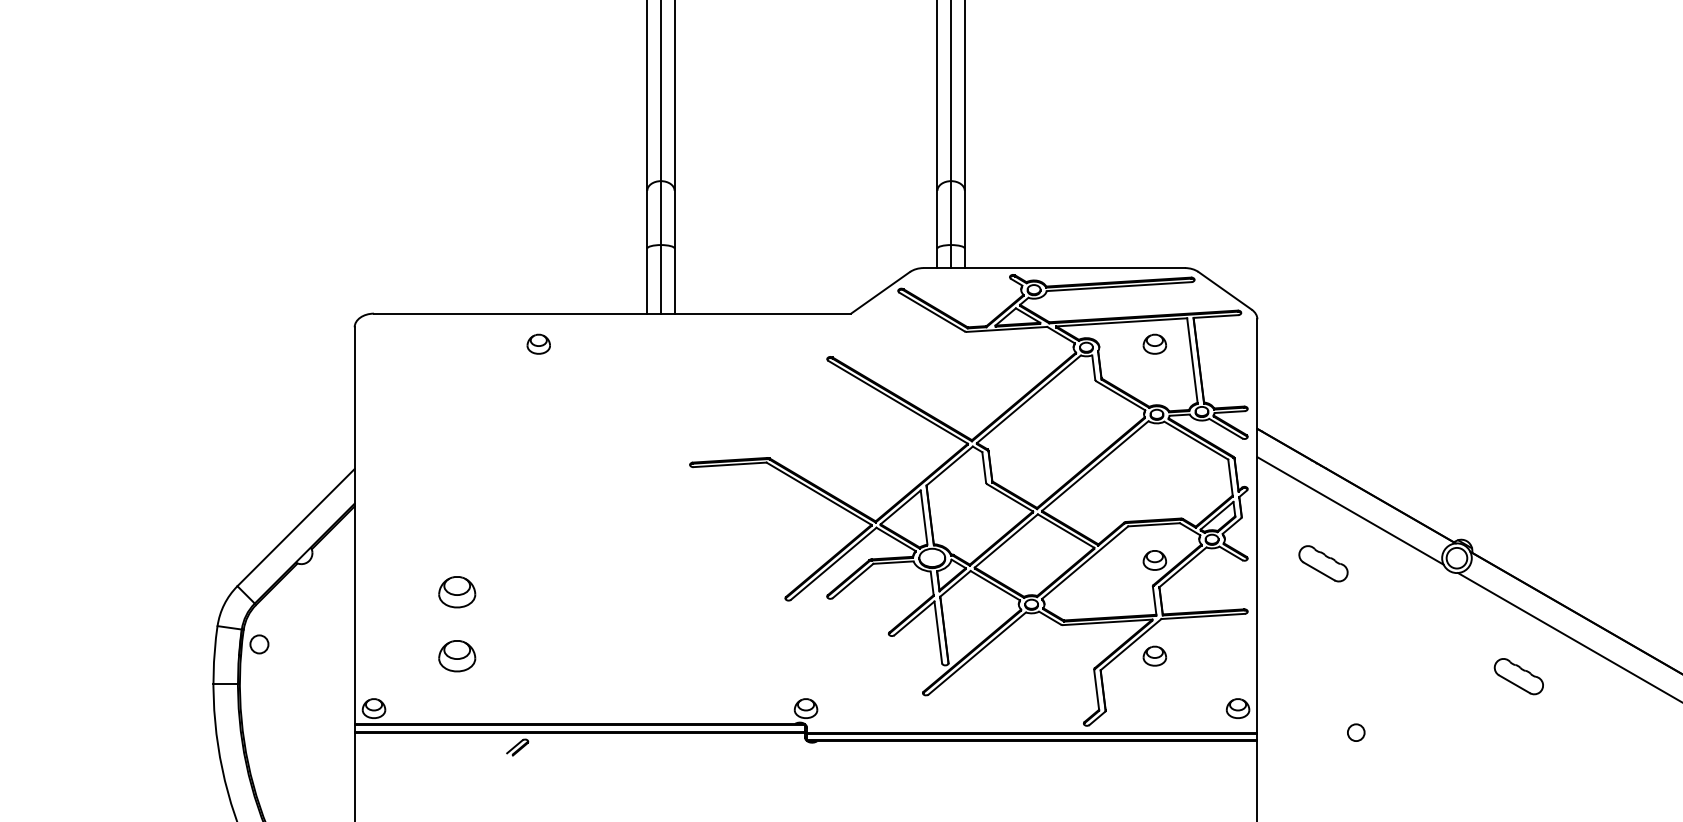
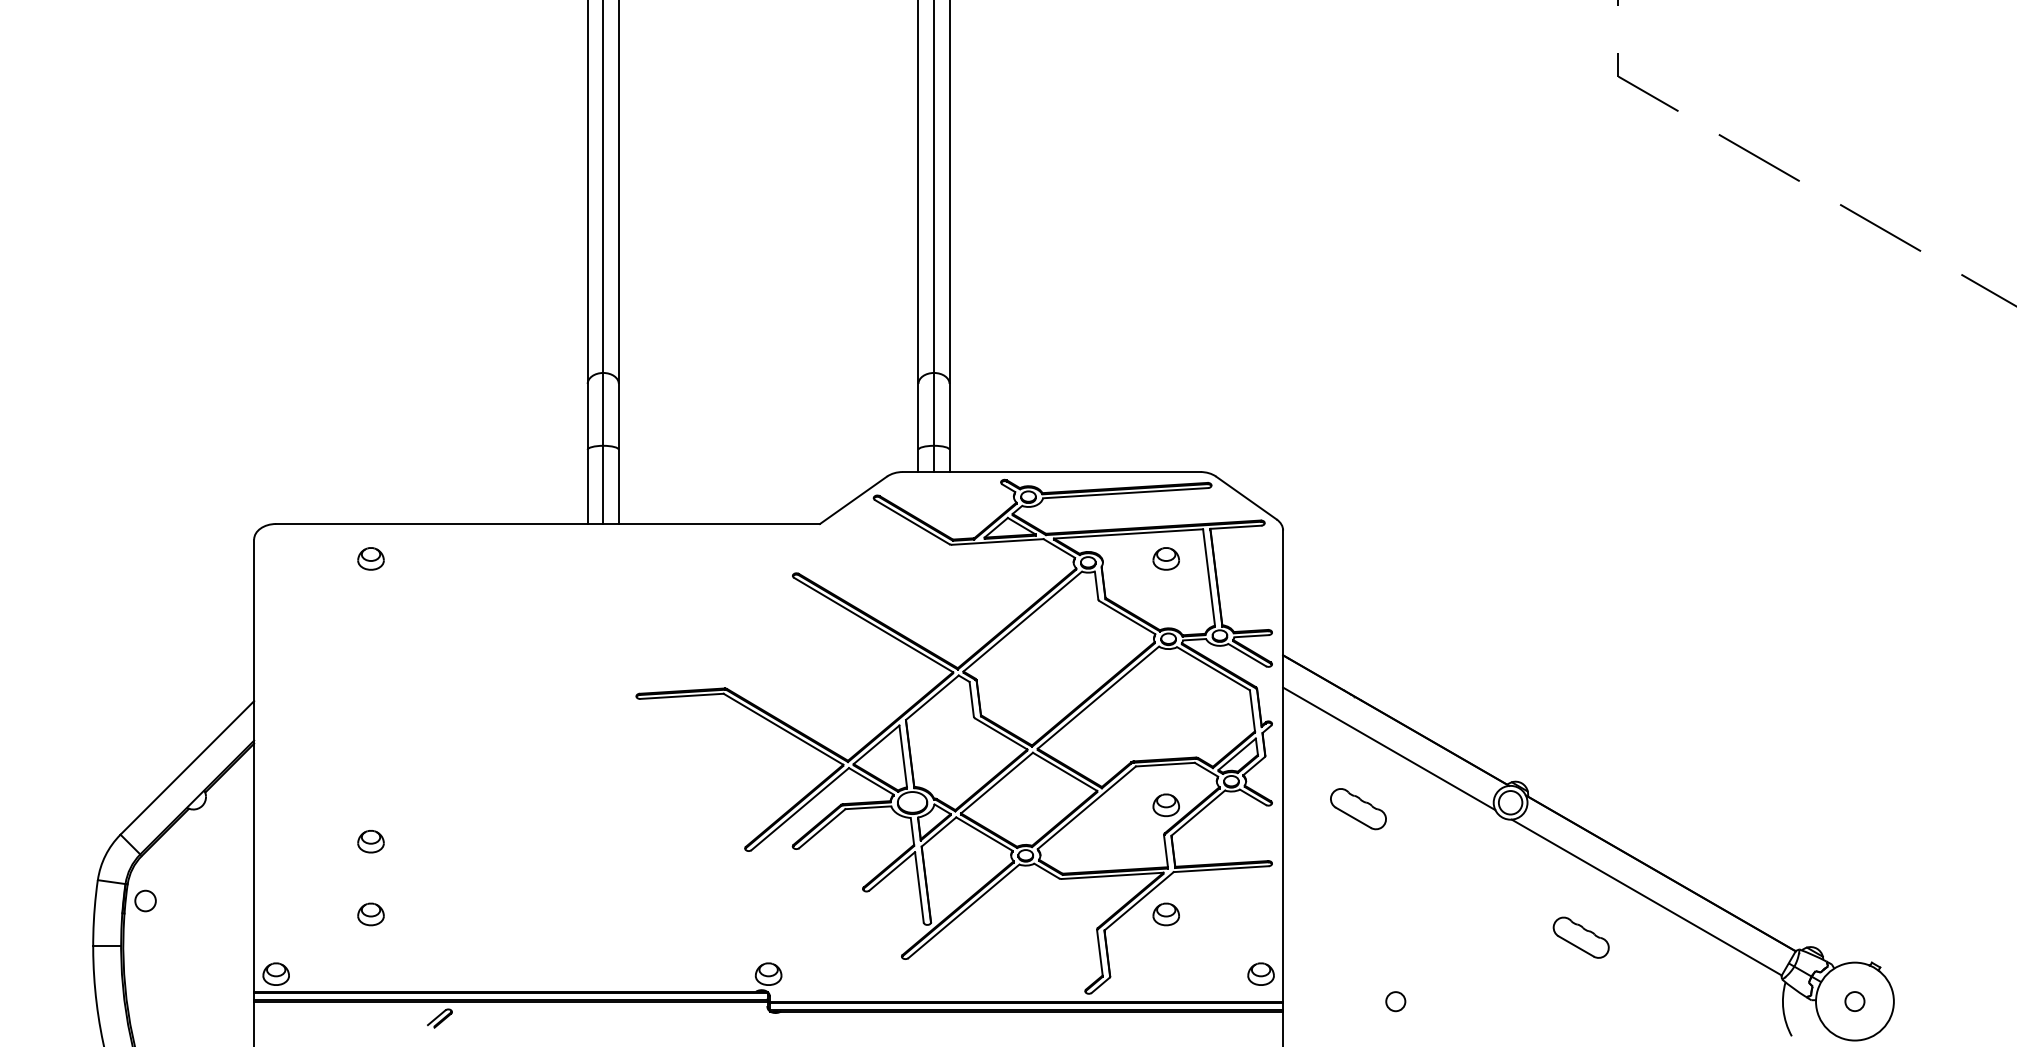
part: (538, 343) -> (370, 558), moved
part: (456, 592) -> (370, 841), size x0.62
part: (456, 656) -> (370, 914), size x0.62

